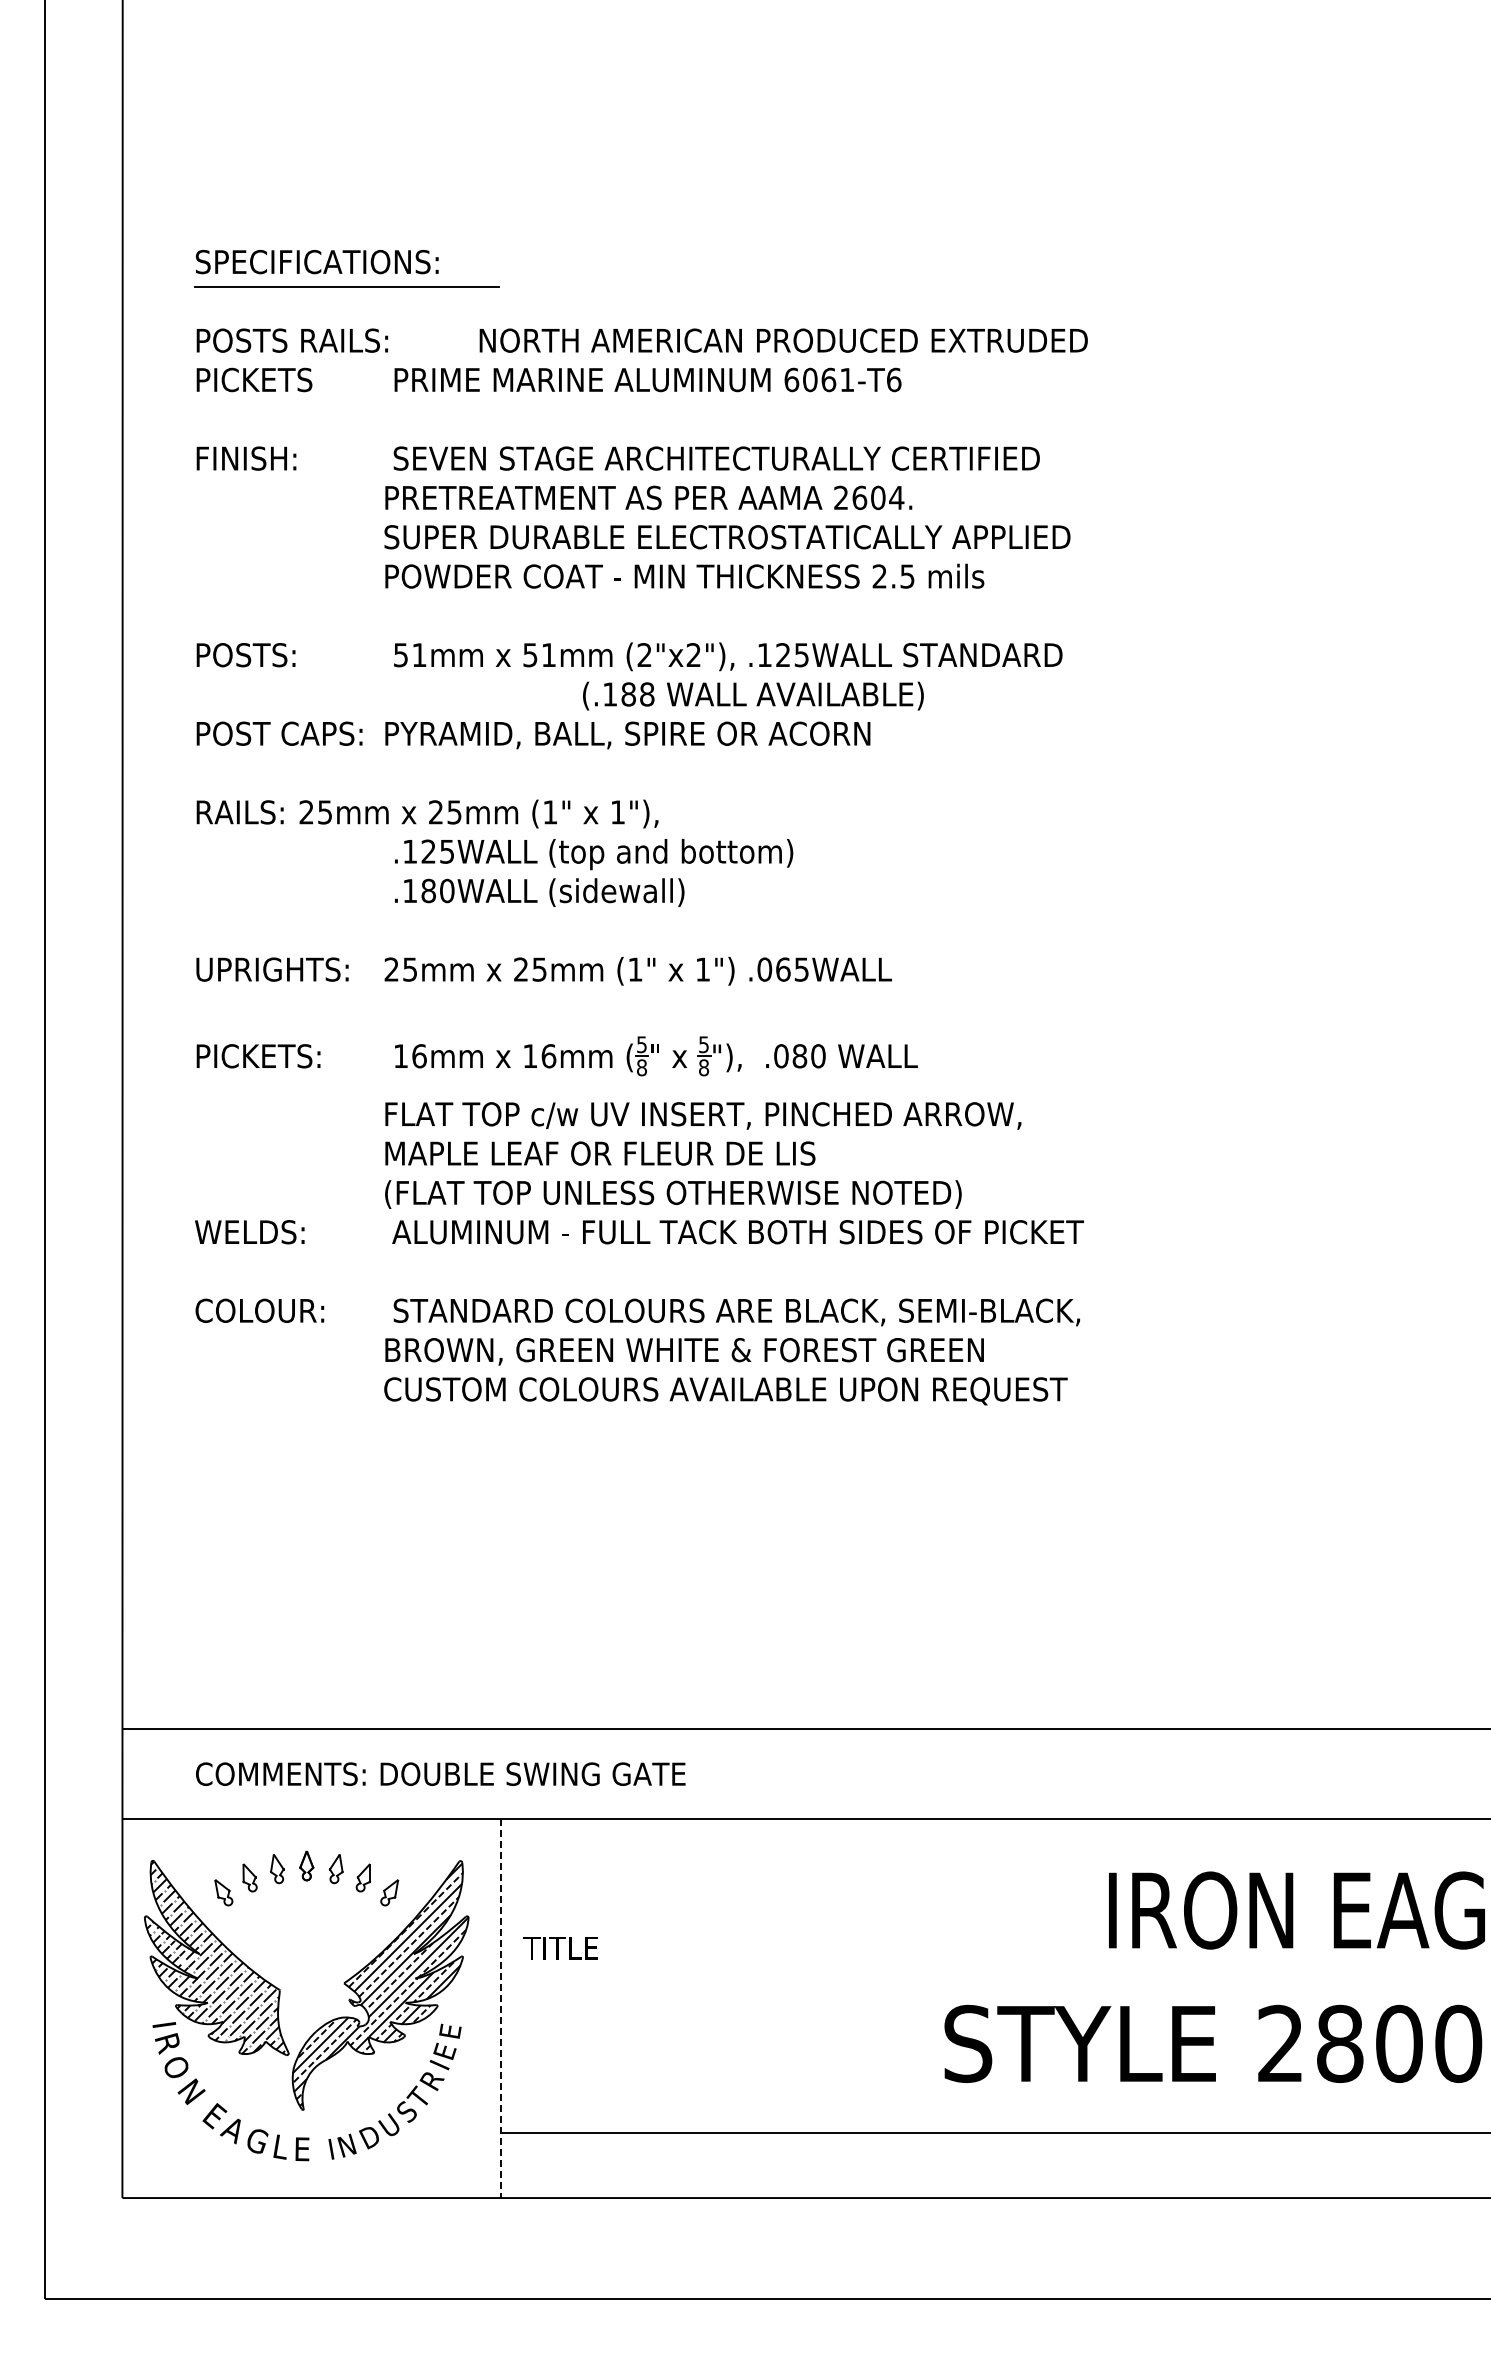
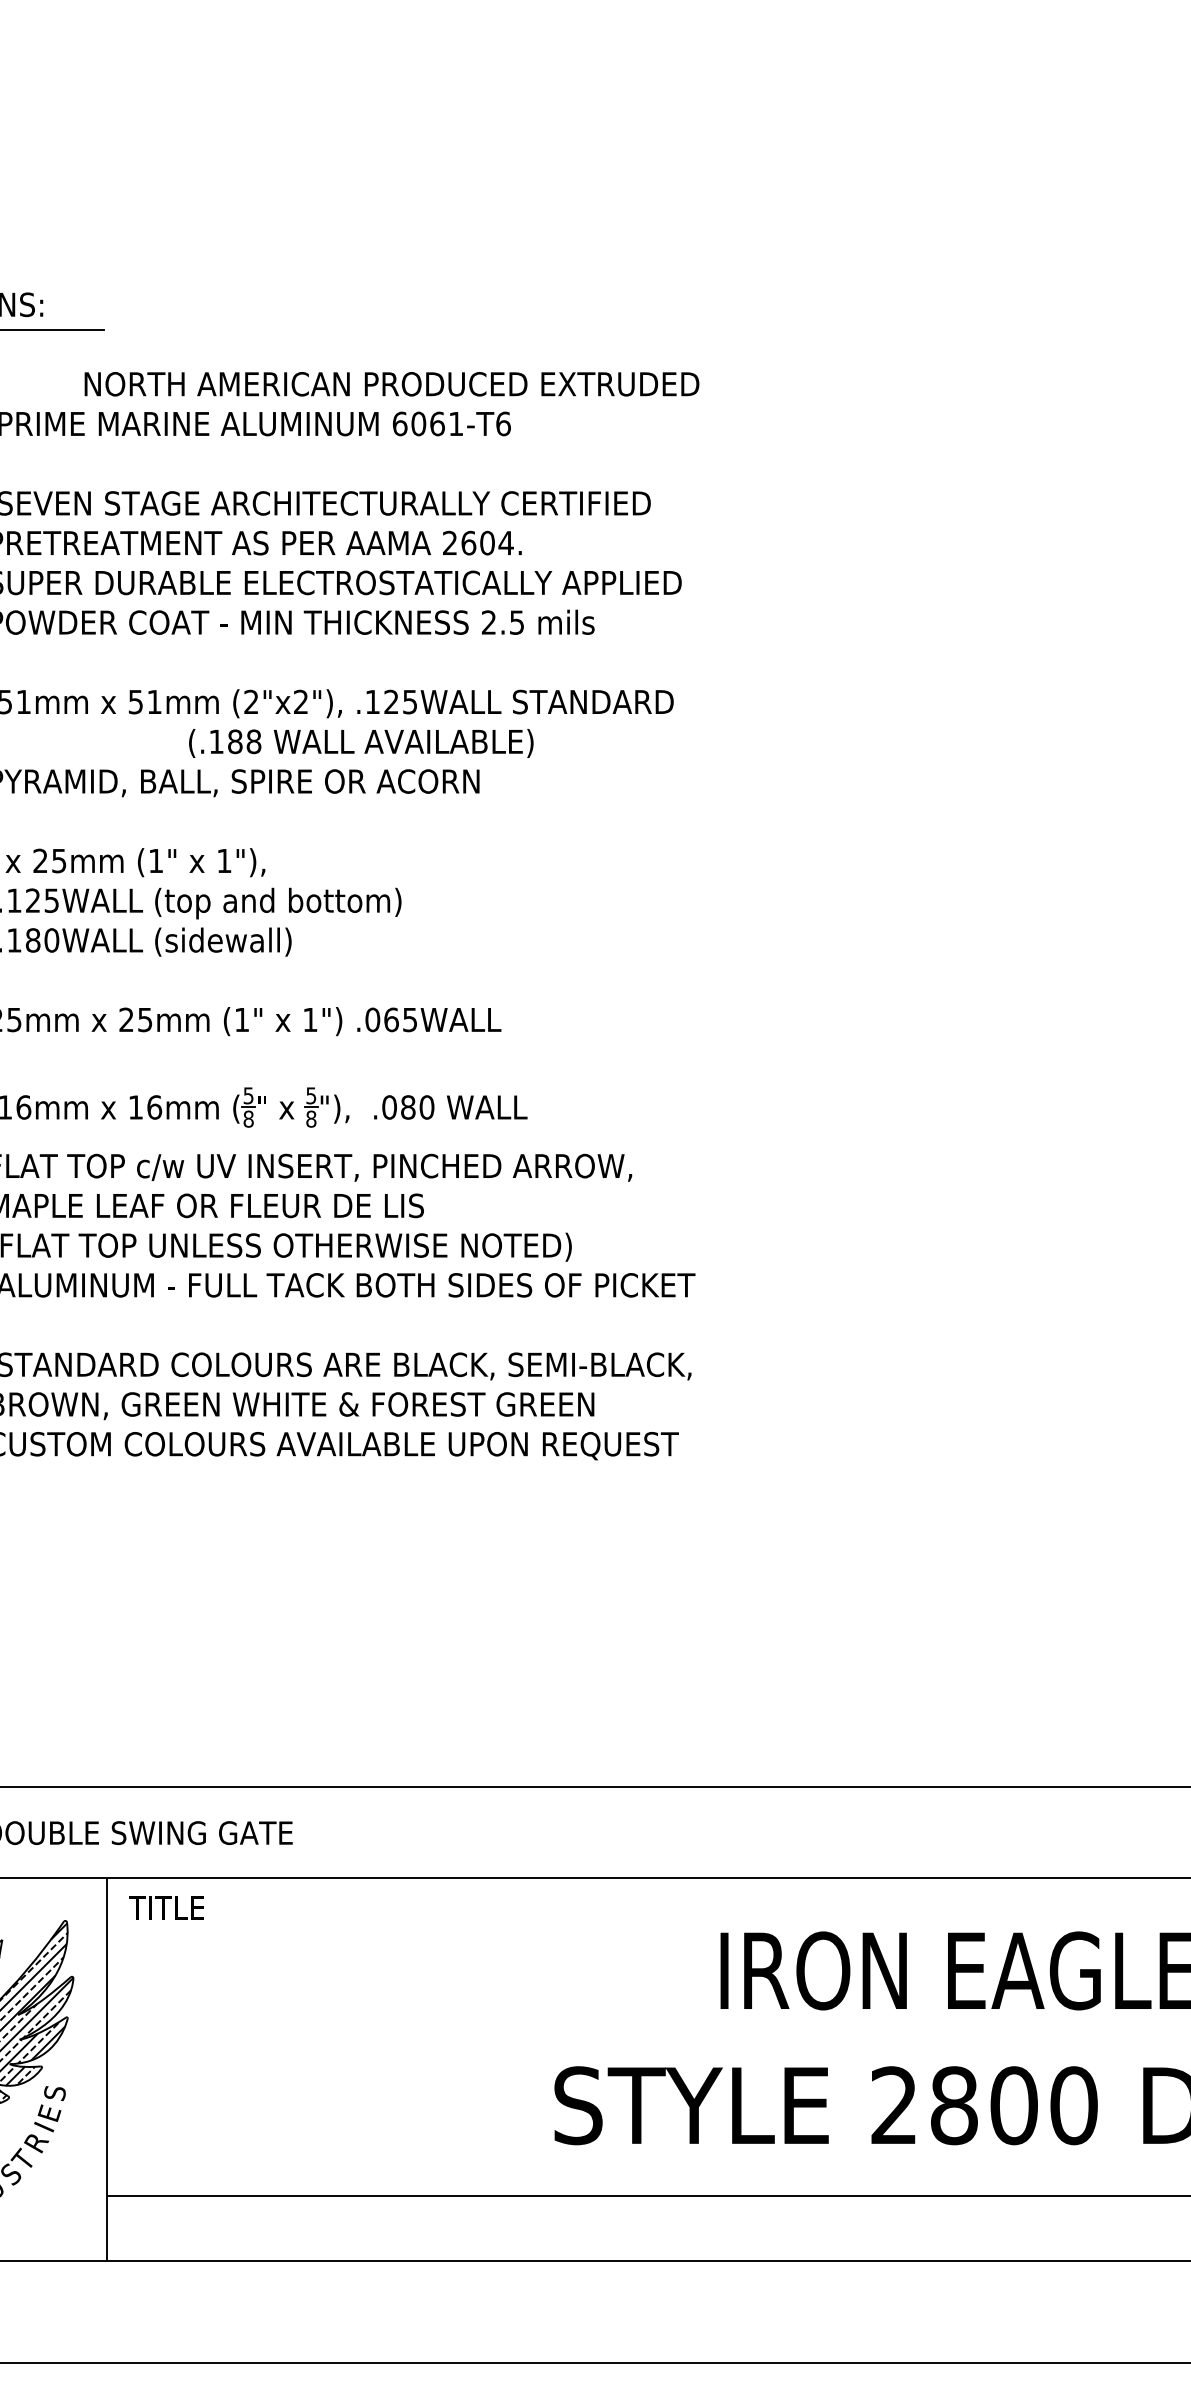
text: (560, 1948) -> (166, 1908), moved
line: (501, 2009) -> (106, 2070), dashed -> solid
text: (450, 2031) -> (55, 2093), E -> S

